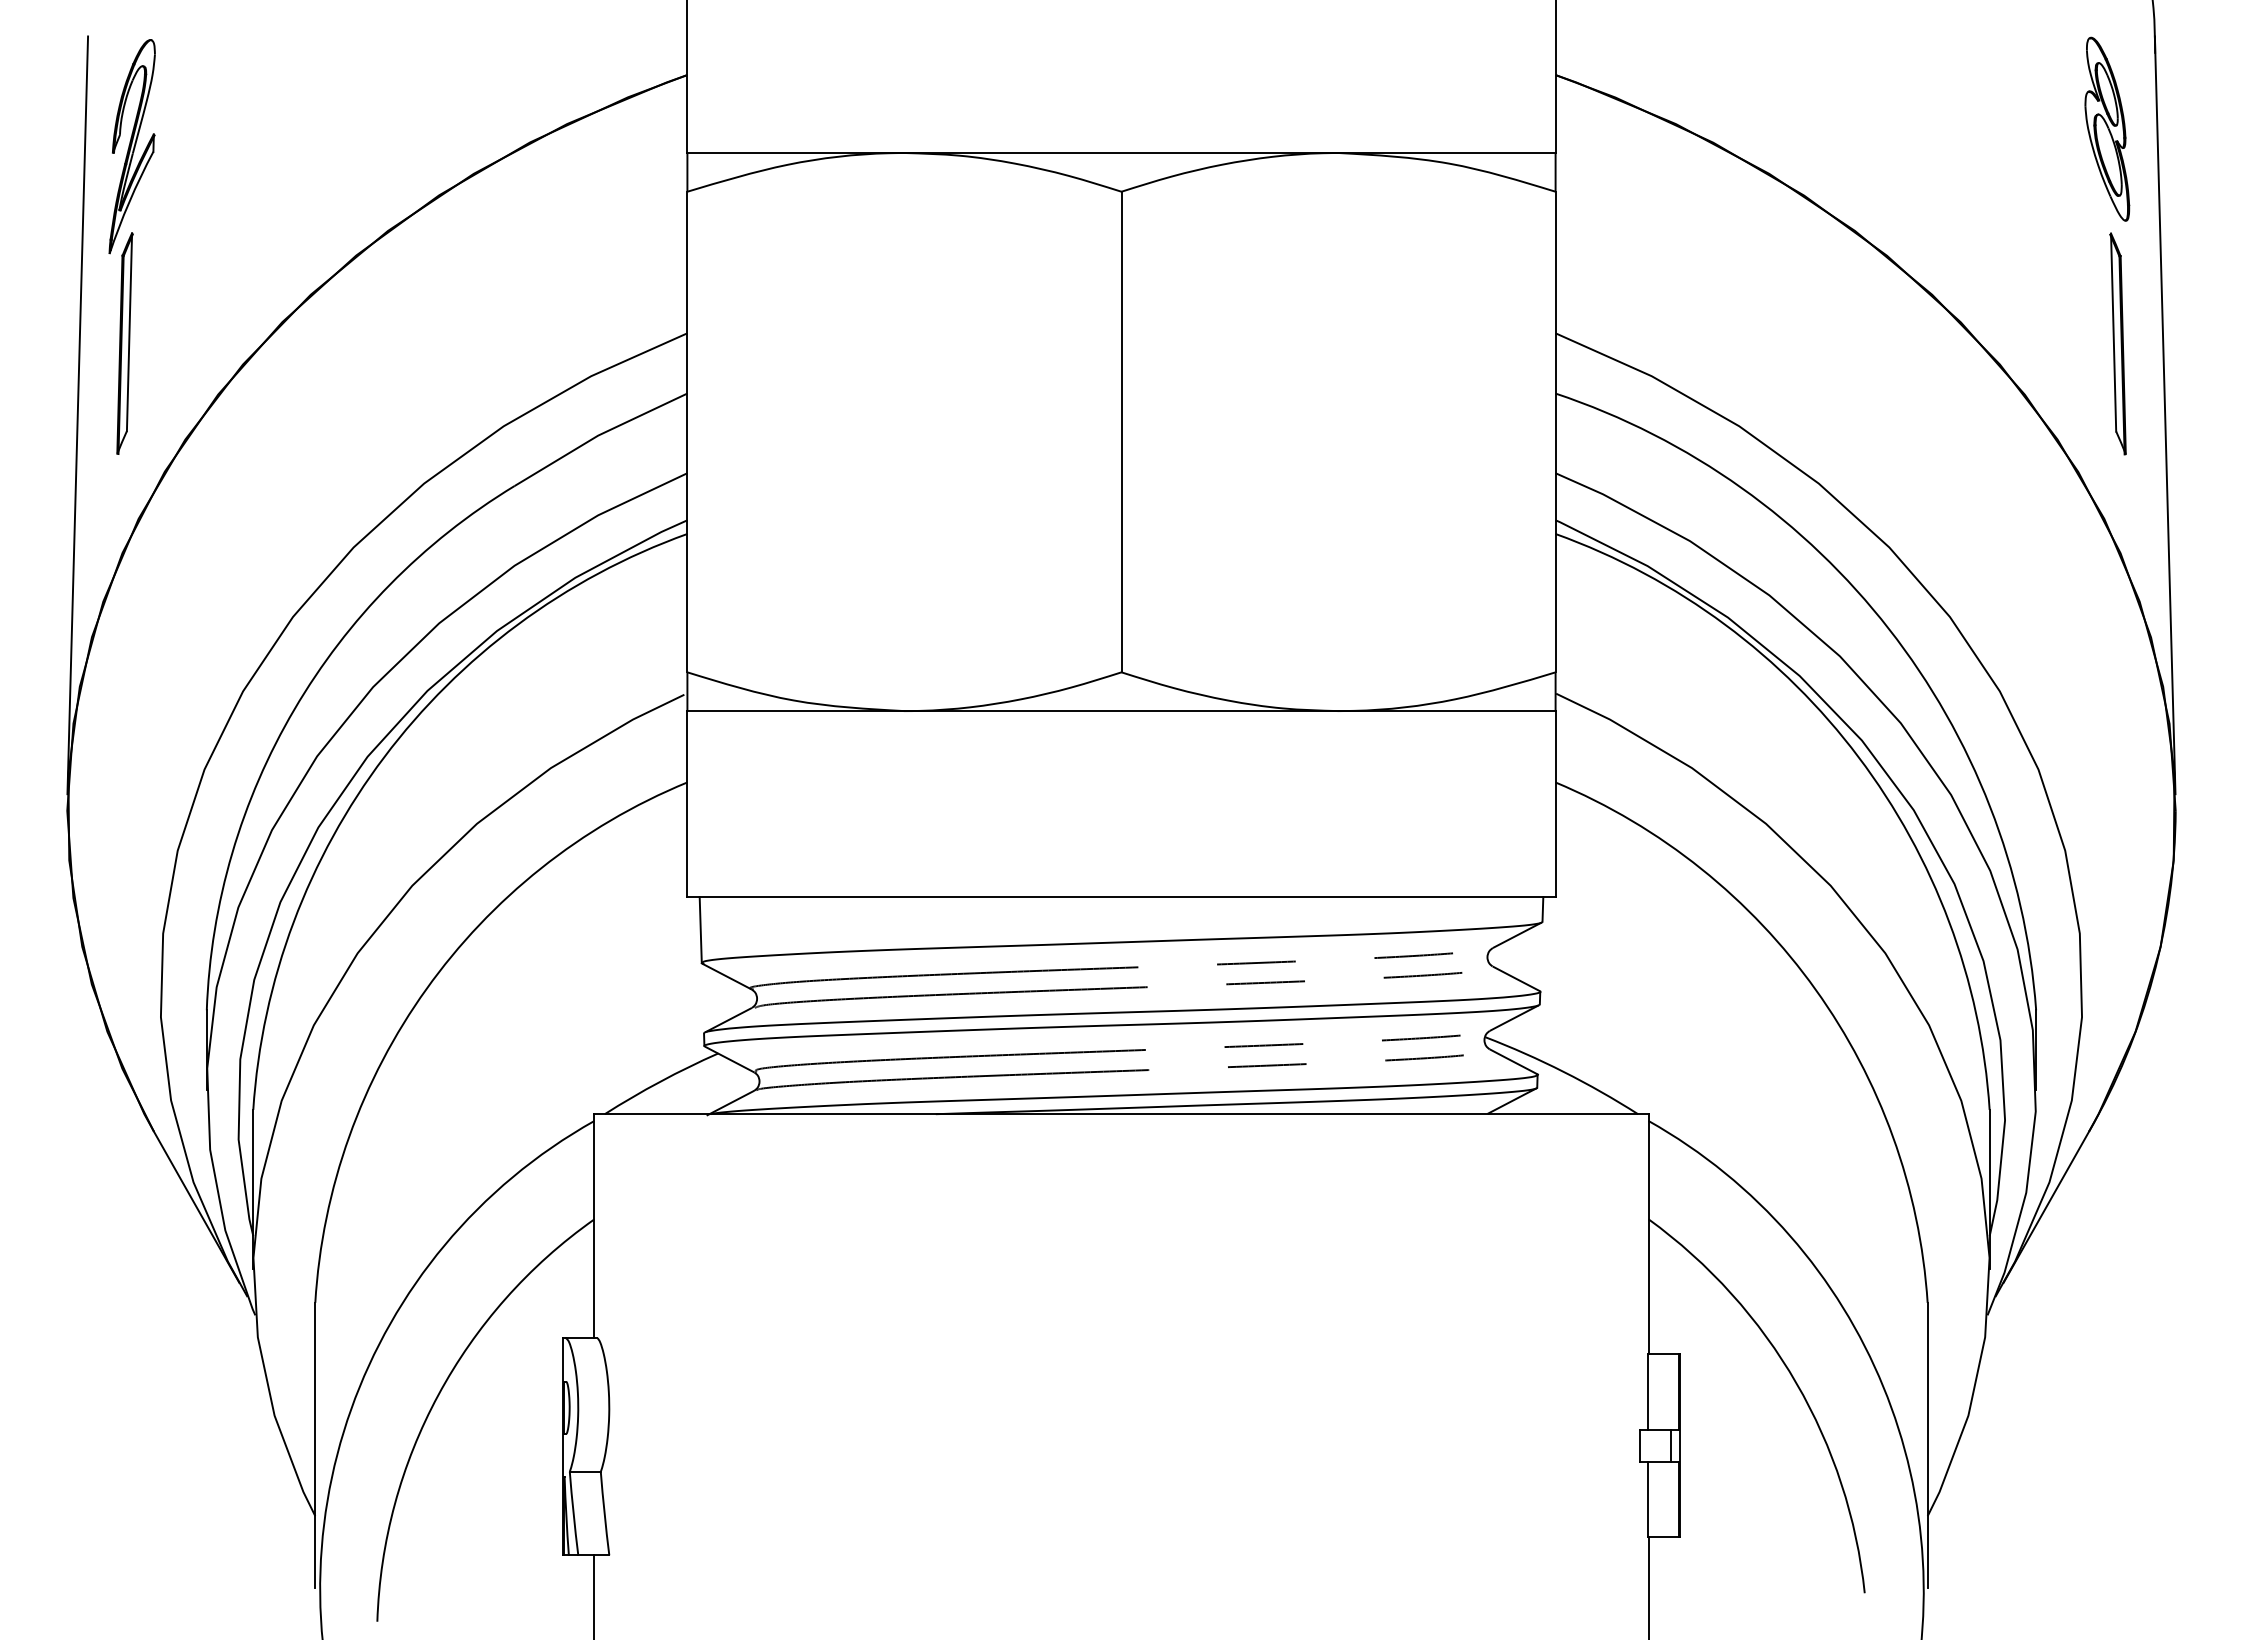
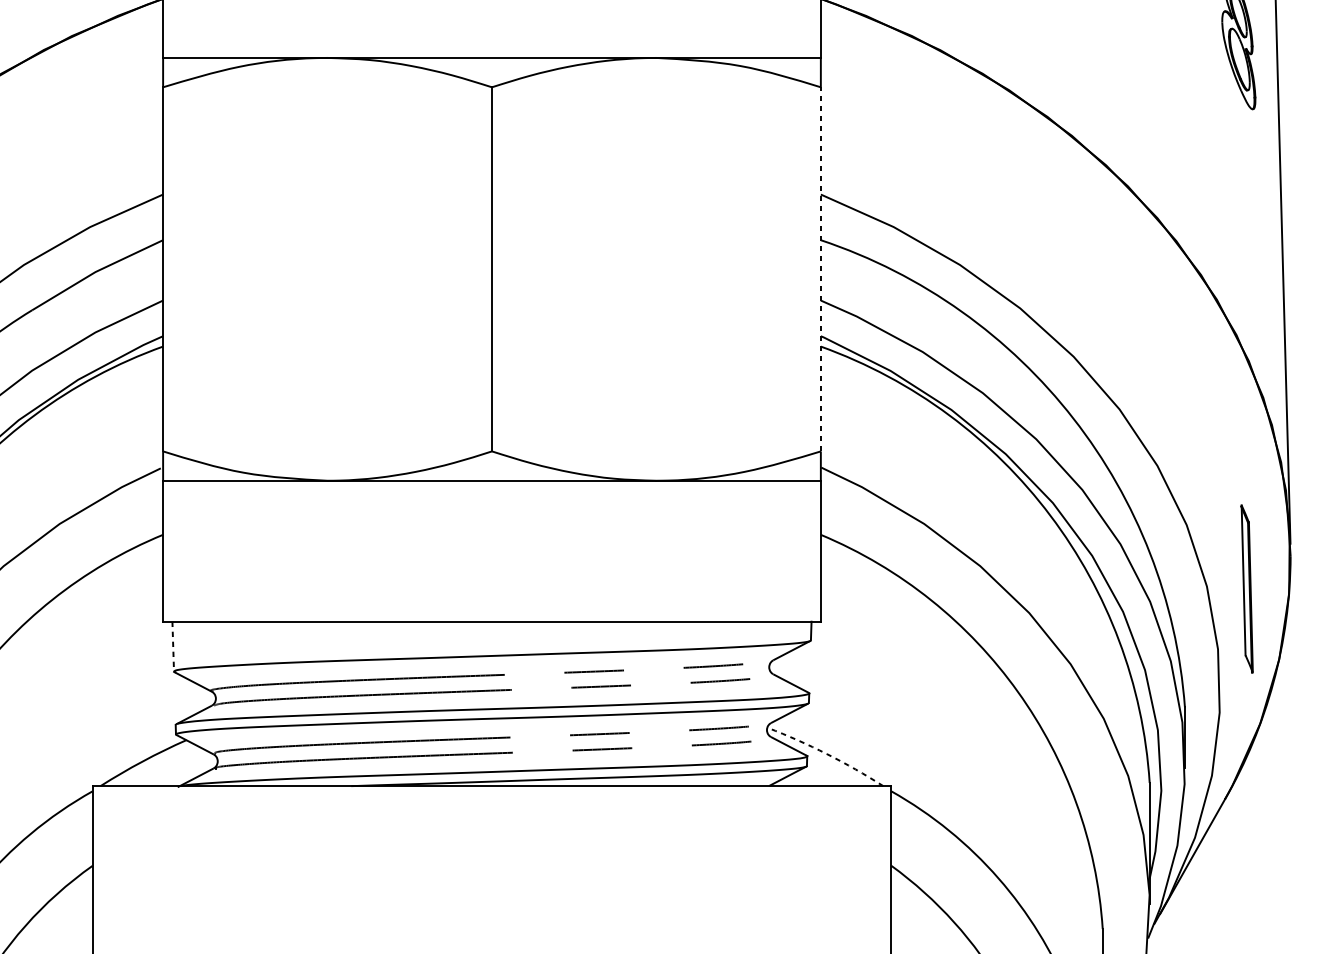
part: (2117, 343) -> (1246, 588), moved
line: (1555, 431) -> (820, 268), solid -> dashed
line: (700, 930) -> (173, 646), solid -> dashed
arc: (1563, 1071) -> (826, 753), solid -> dashed

